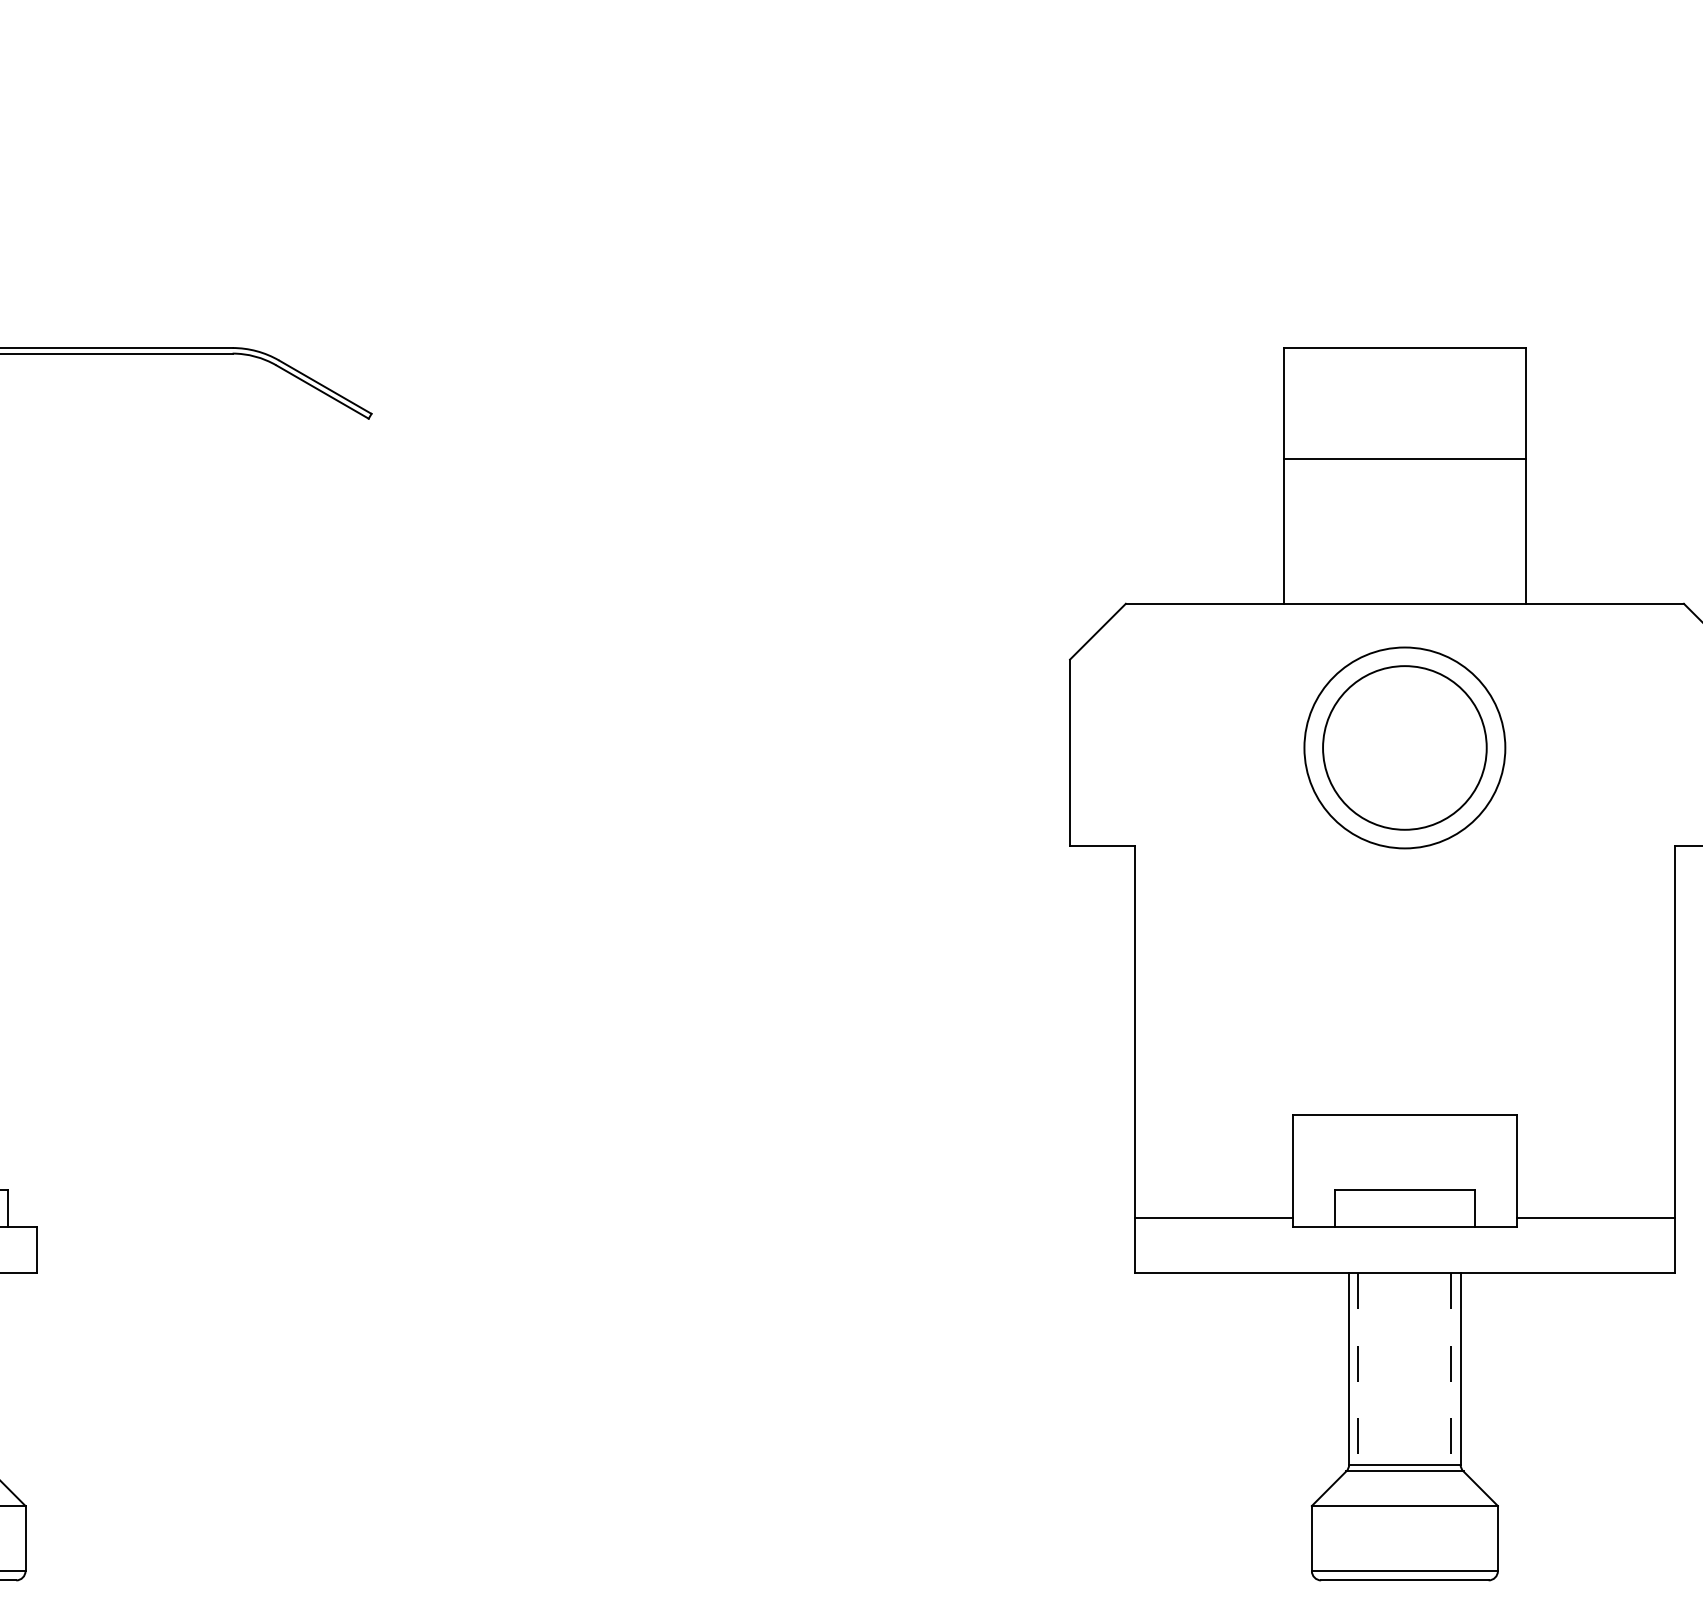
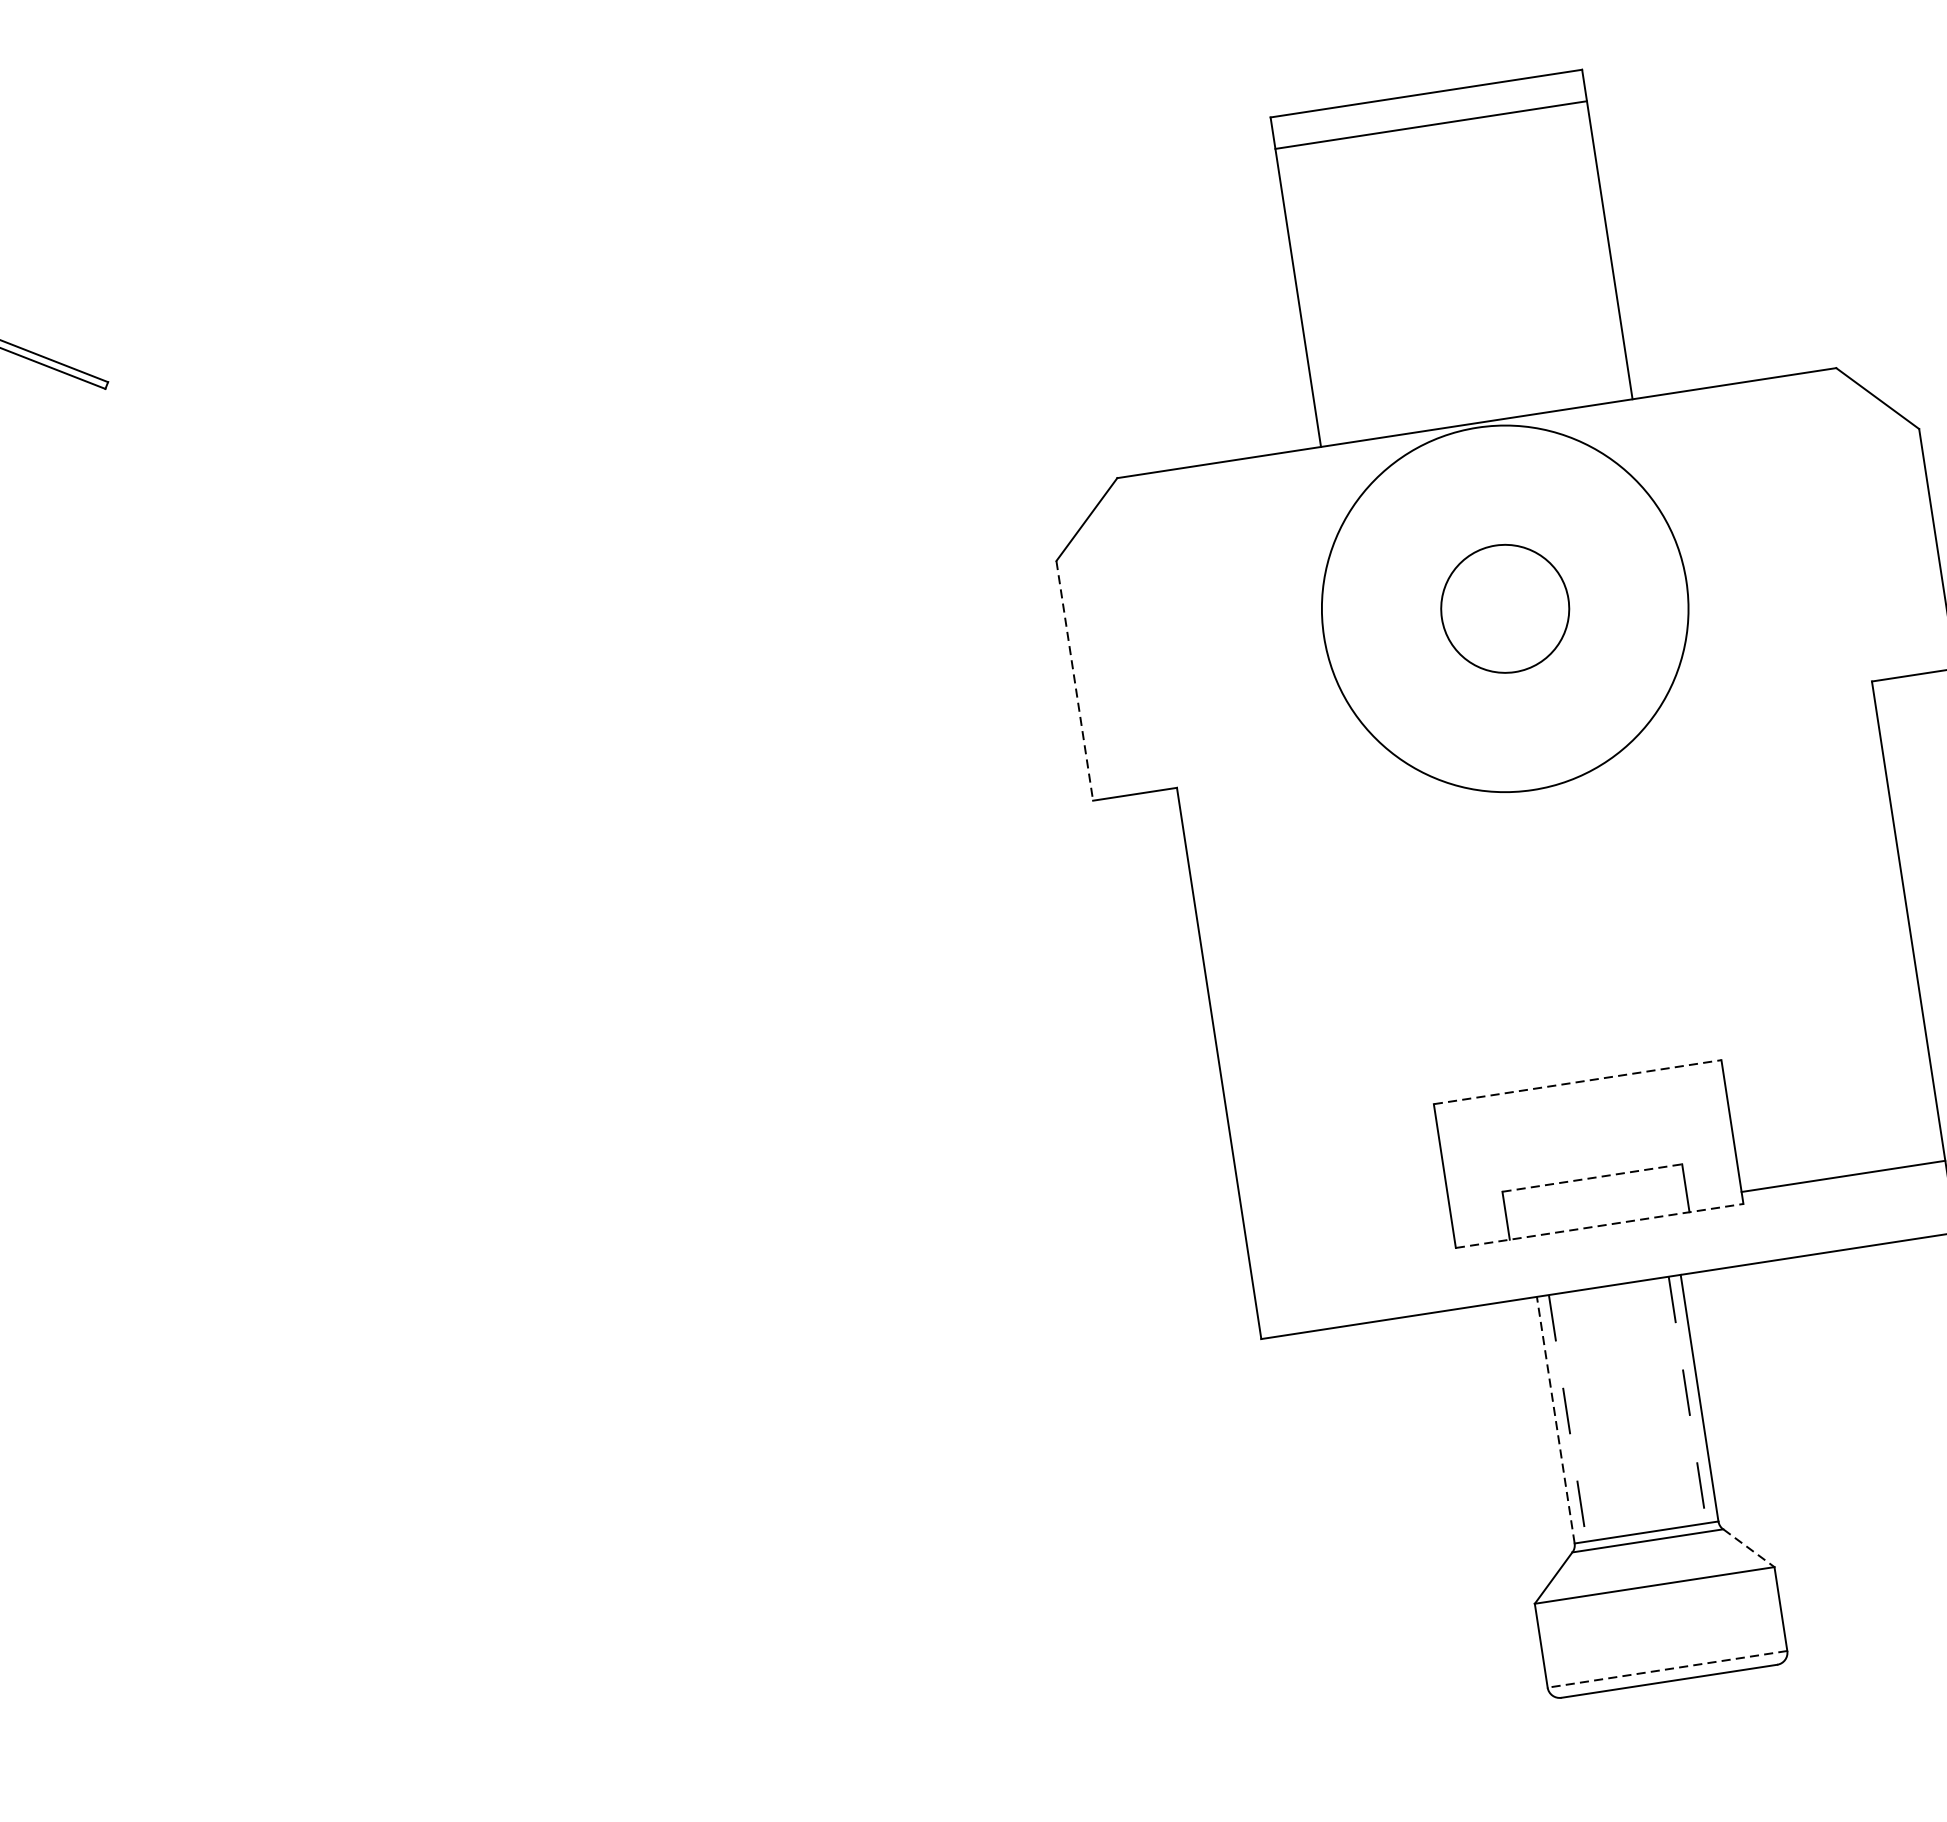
line: (1404, 459) -> (1430, 125), moved
circle: (1404, 747) -> (1504, 608), size x0.6
circle: (1404, 747) -> (1504, 608), size x1.4
line: (1070, 753) -> (1075, 681), solid -> dashed
line: (1404, 1115) -> (1577, 1082), solid -> dashed
line: (1404, 1189) -> (1591, 1177), solid -> dashed
line: (1214, 1217) -> (1352, 1251), removed
line: (1404, 1226) -> (1599, 1225), solid -> dashed
line: (1349, 1369) -> (1556, 1420), solid -> dashed
line: (1481, 1489) -> (1750, 1549), solid -> dashed
line: (1404, 1571) -> (1667, 1669), solid -> dashed

